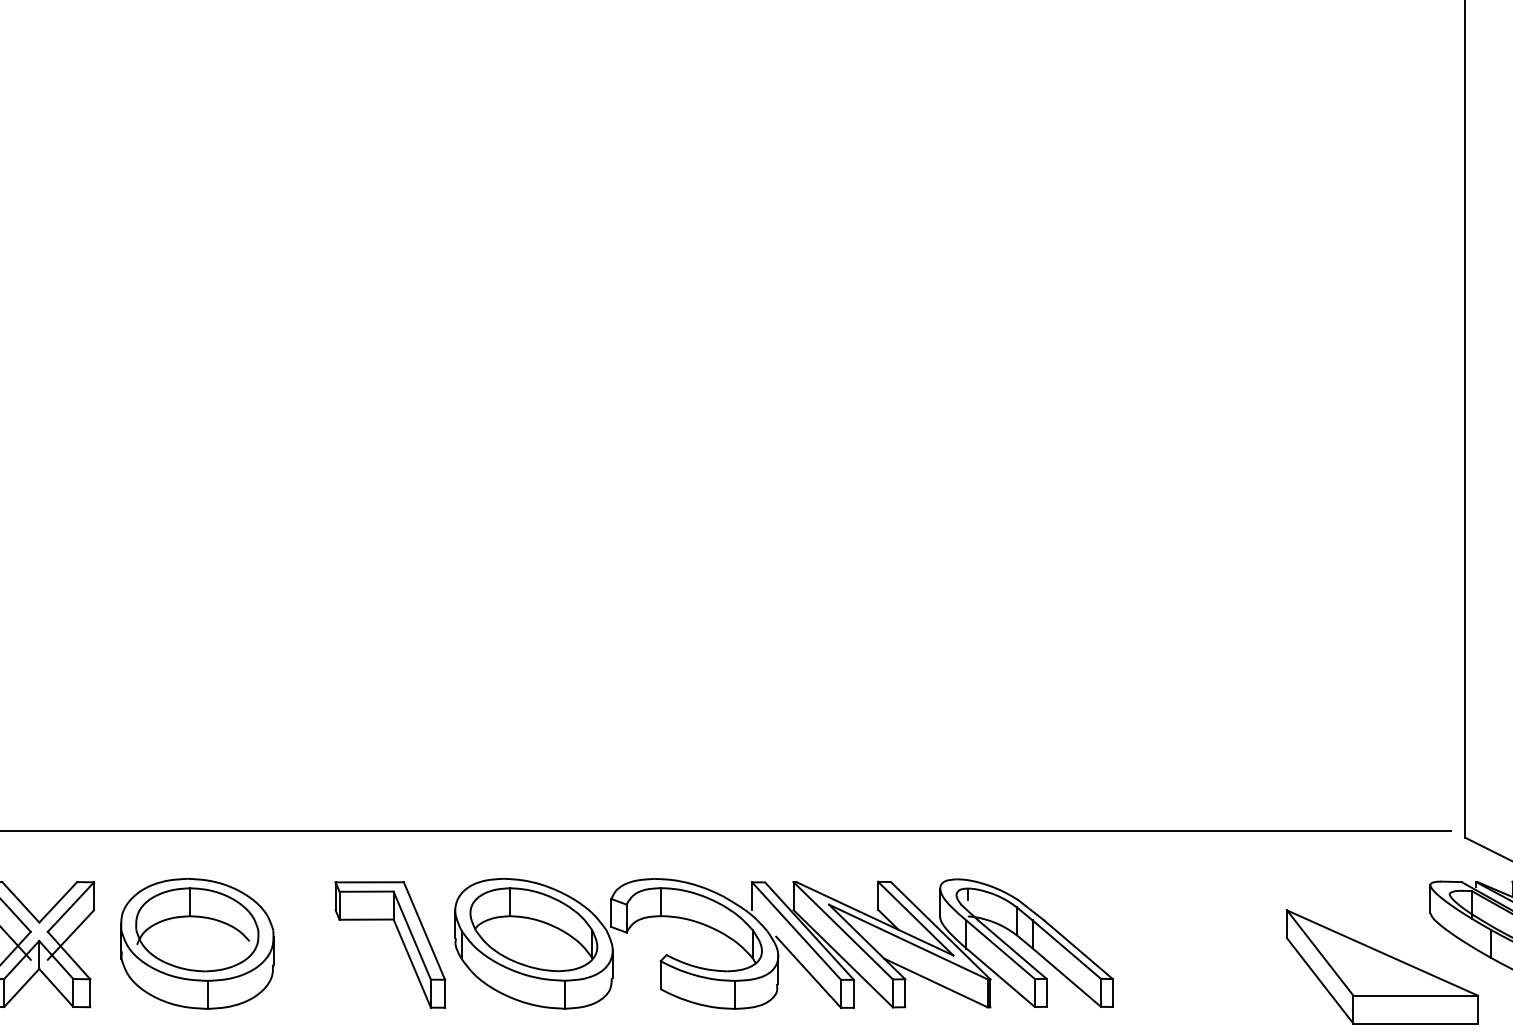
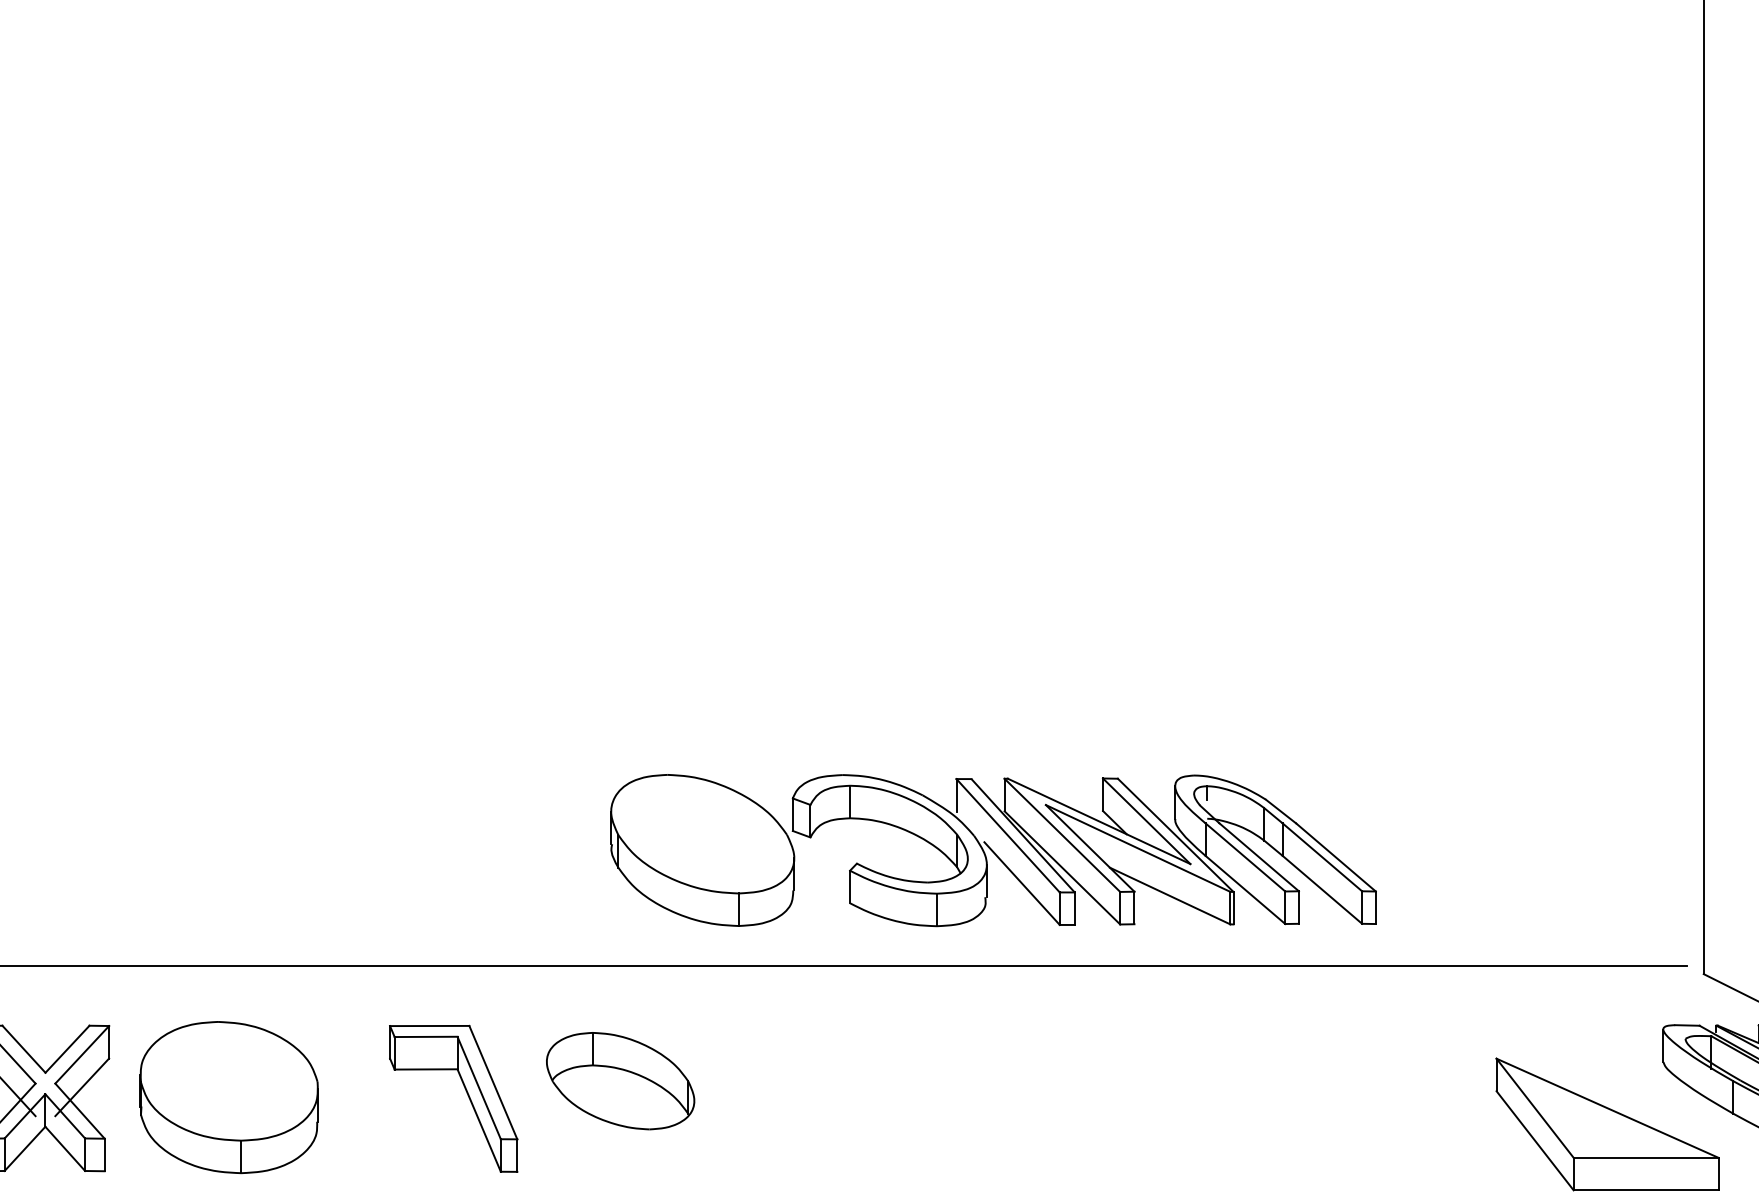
part: (197, 930) -> (229, 1081), removed
part: (784, 943) -> (993, 850), moved

